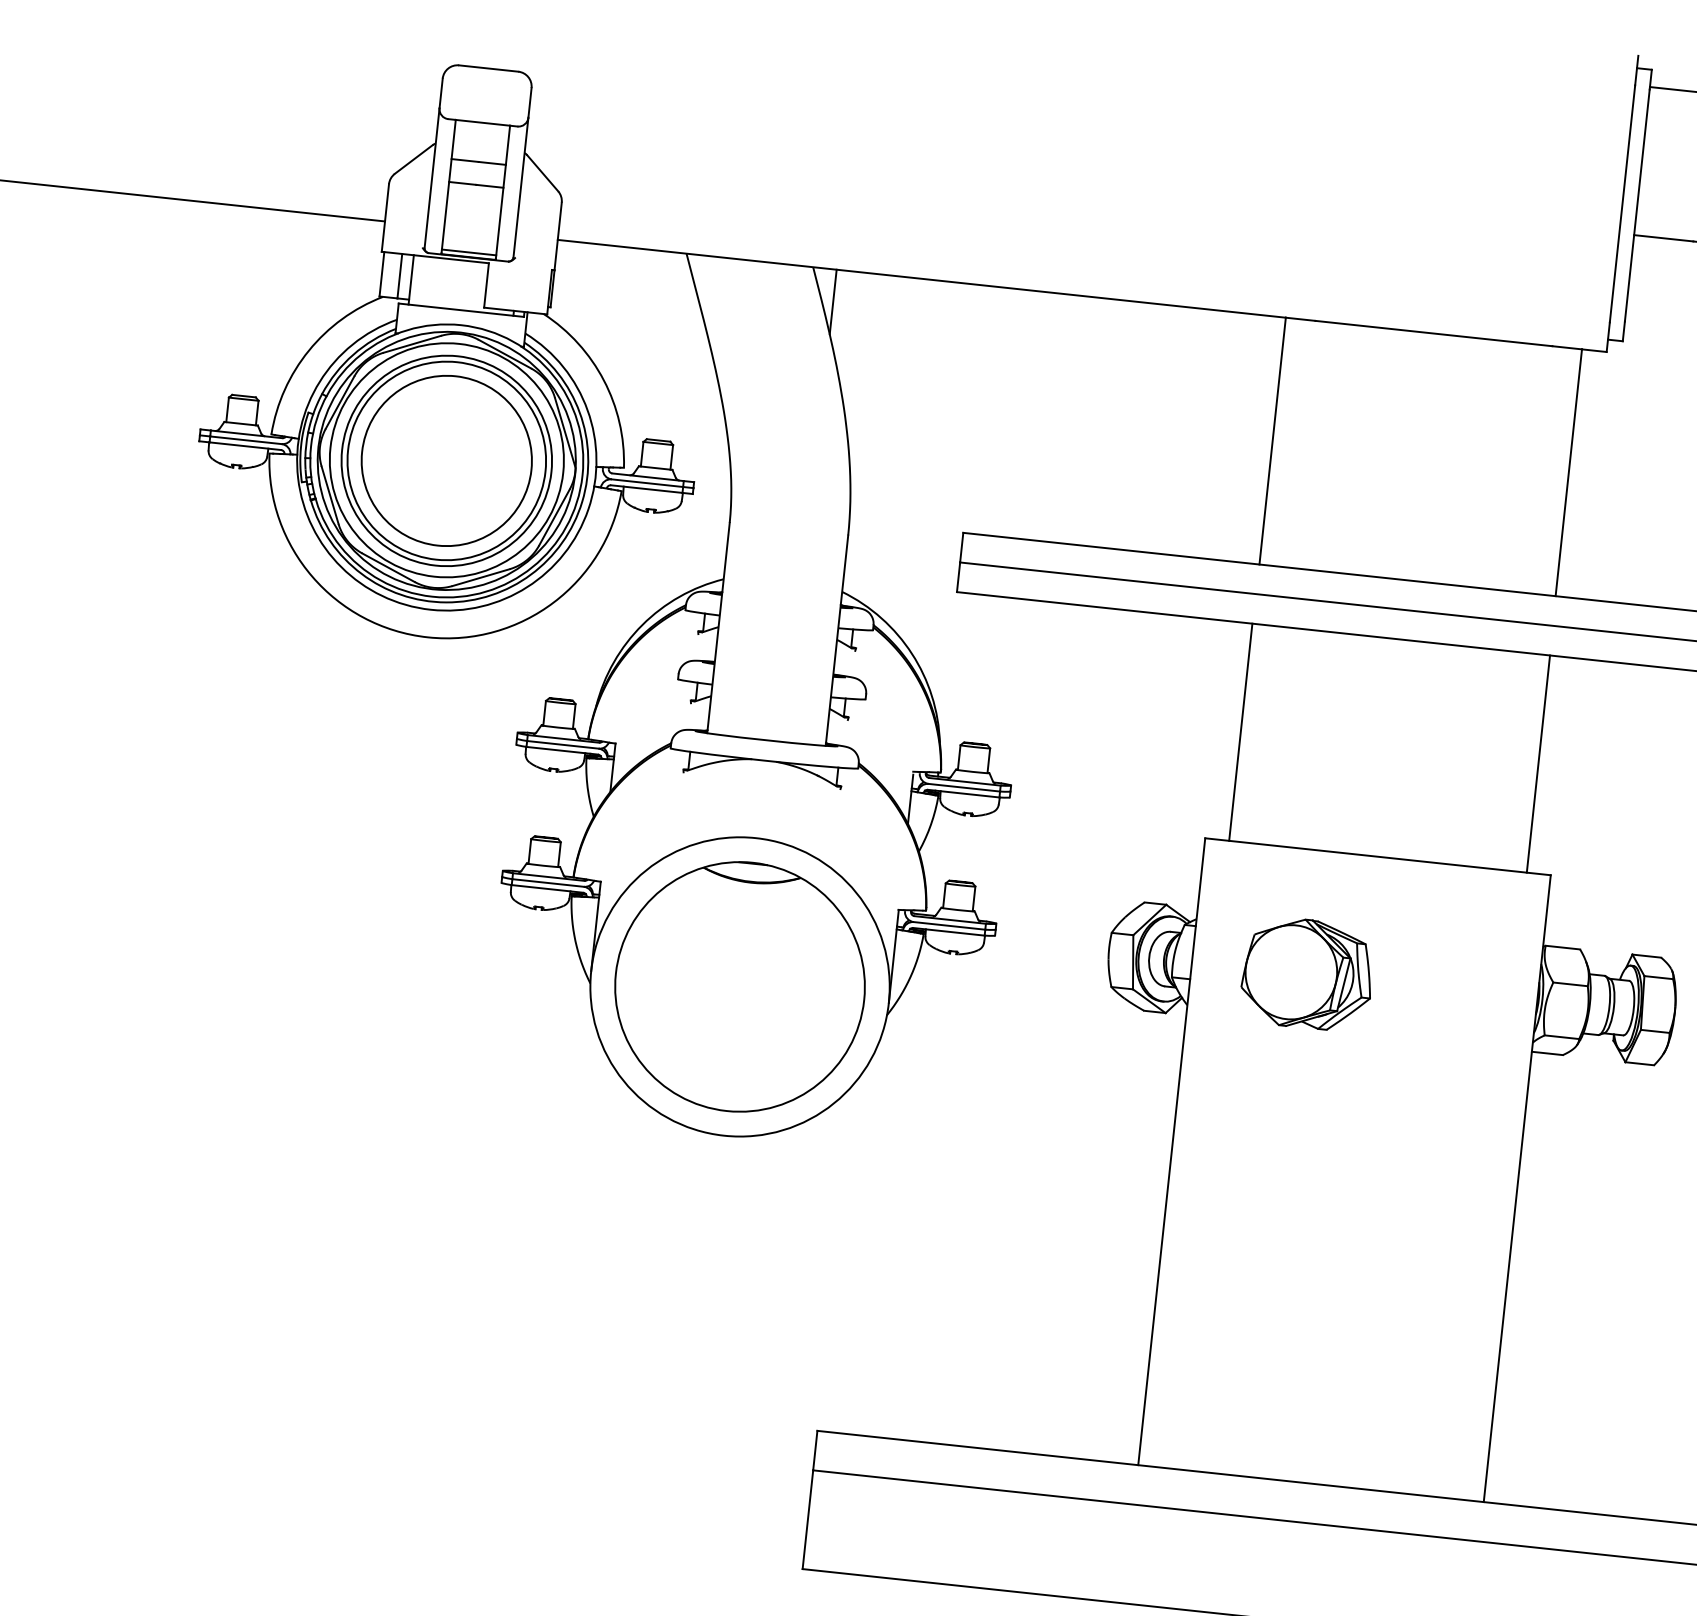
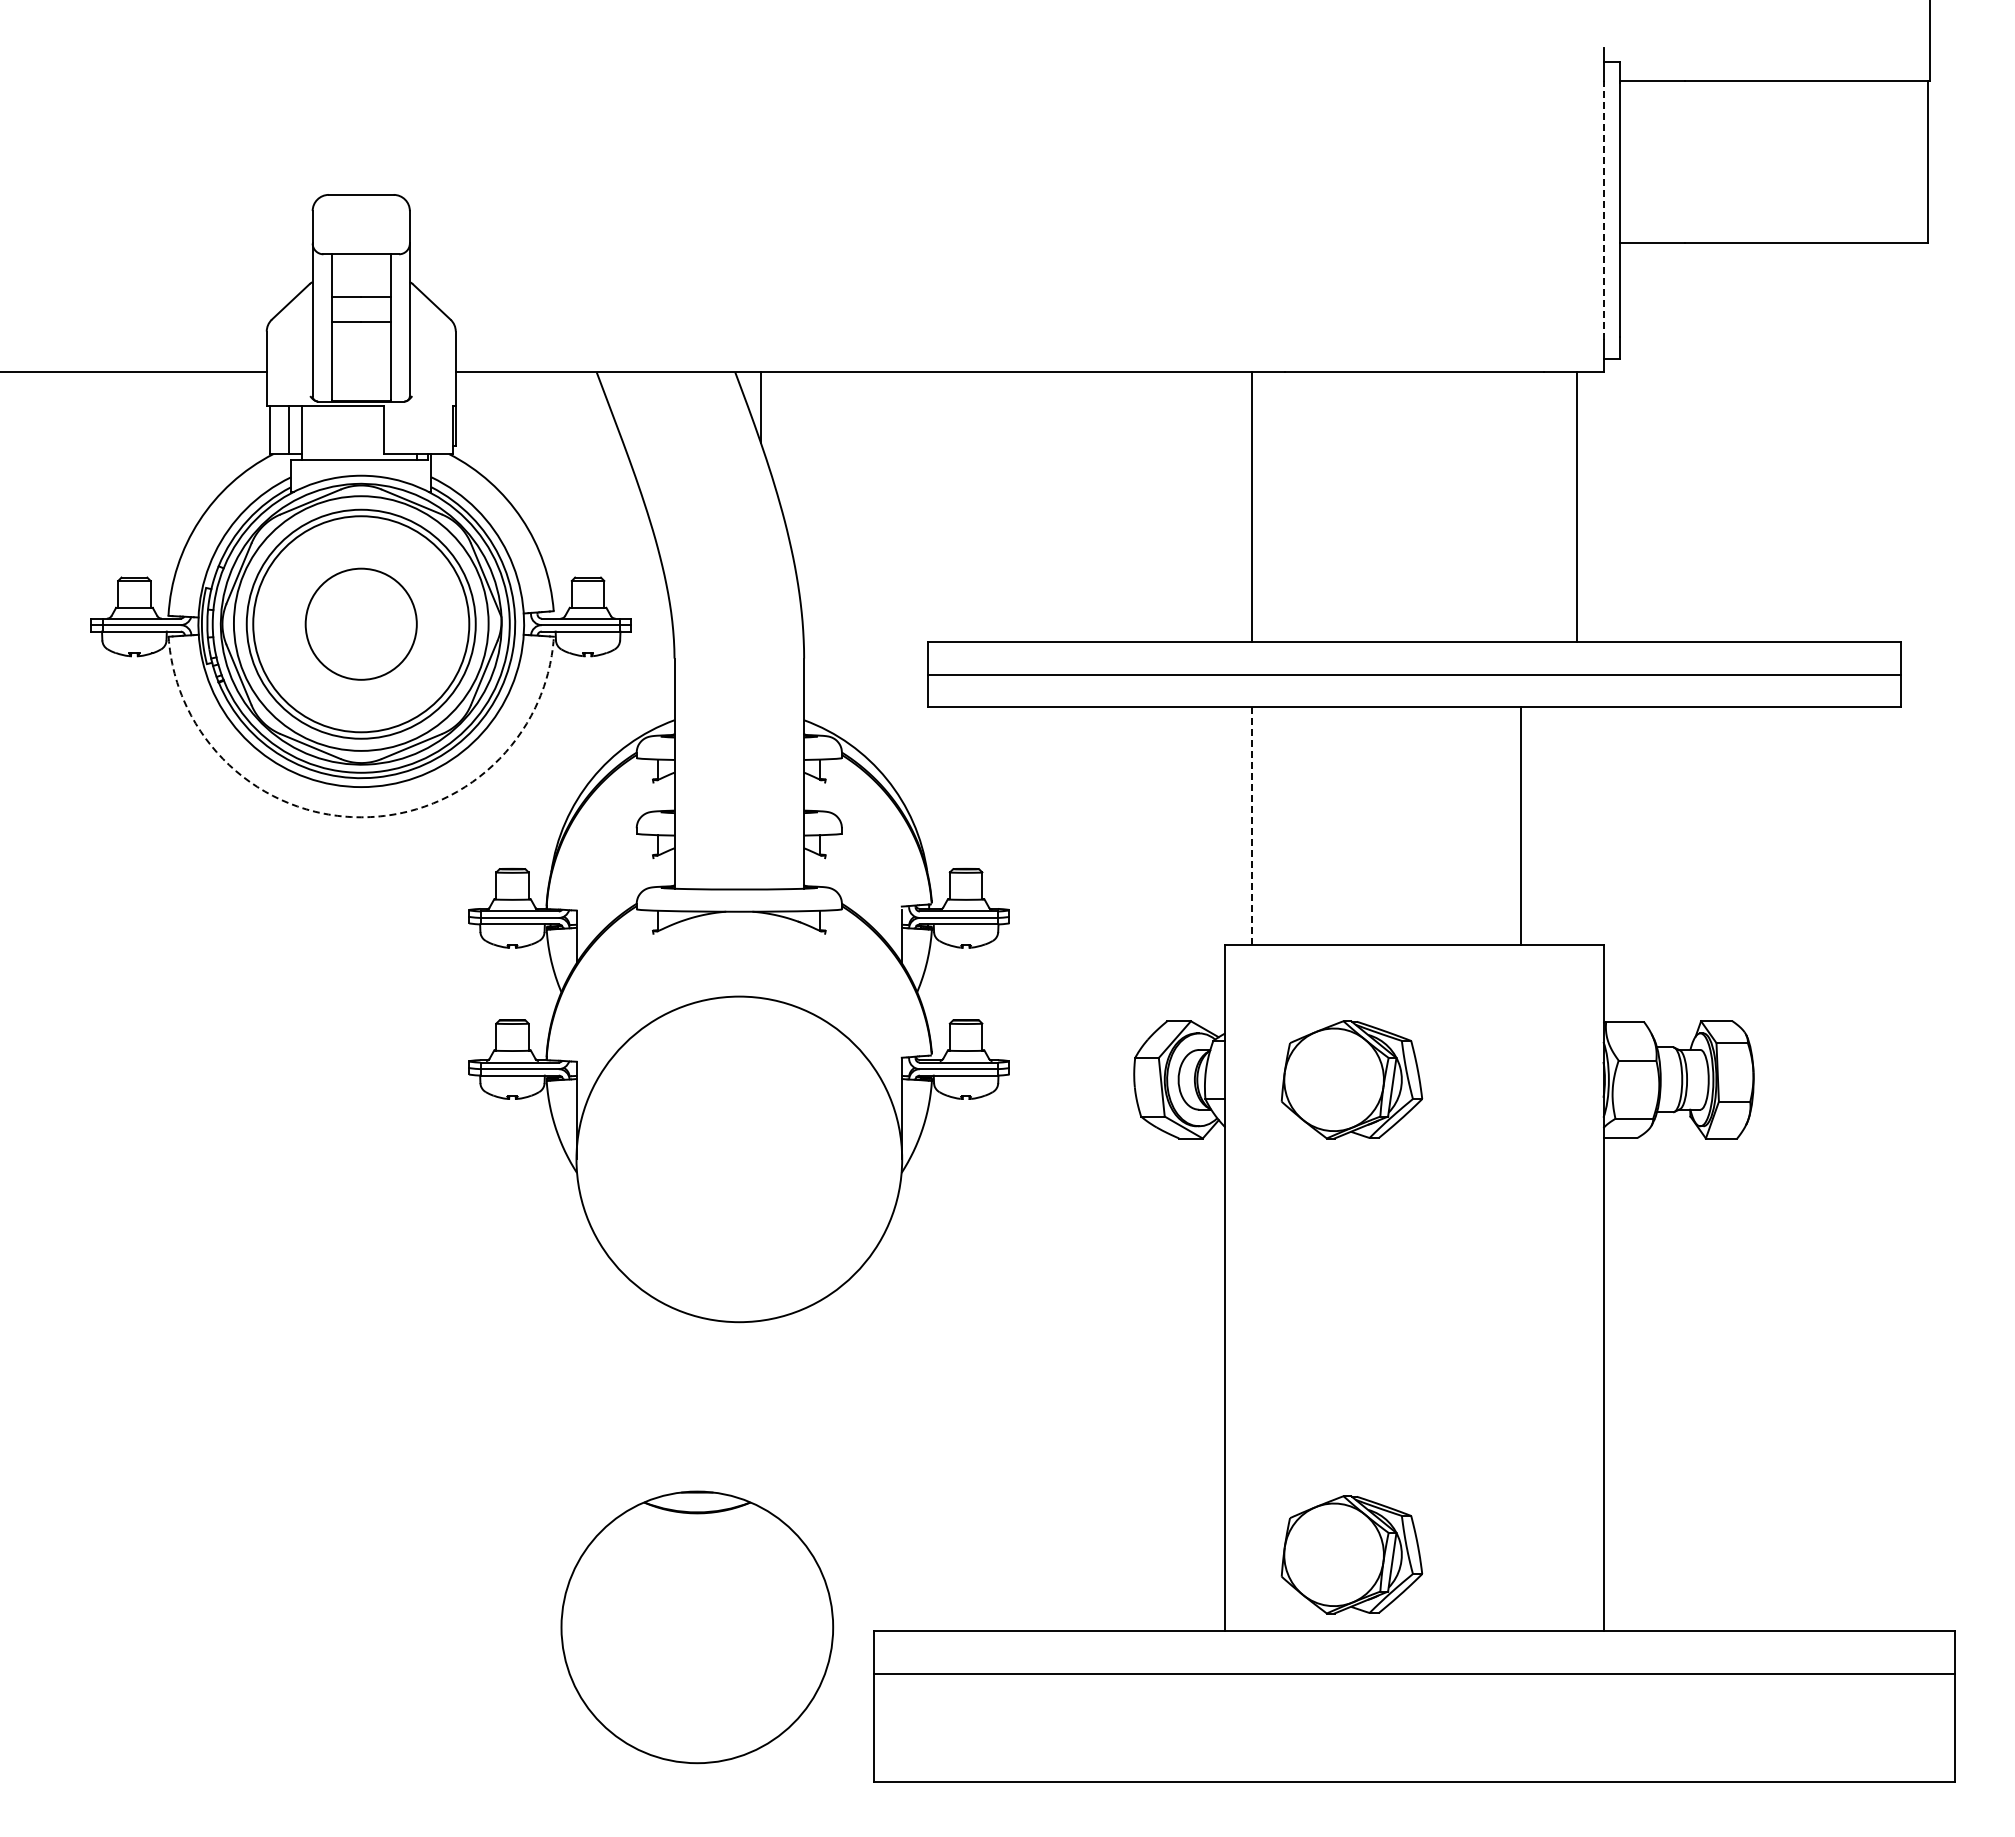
line: (1622, 204) -> (1603, 210), solid -> dashed
line: (468, 252) -> (360, 396), removed
circle: (446, 460) -> (360, 623), size x0.6
arc: (428, 637) -> (361, 817), solid -> dashed
line: (1240, 732) -> (1251, 826), solid -> dashed
line: (1538, 763) -> (1521, 825), moved
part: (740, 987) -> (697, 1627), moved
part: (1260, 1407) -> (1351, 1554), added

